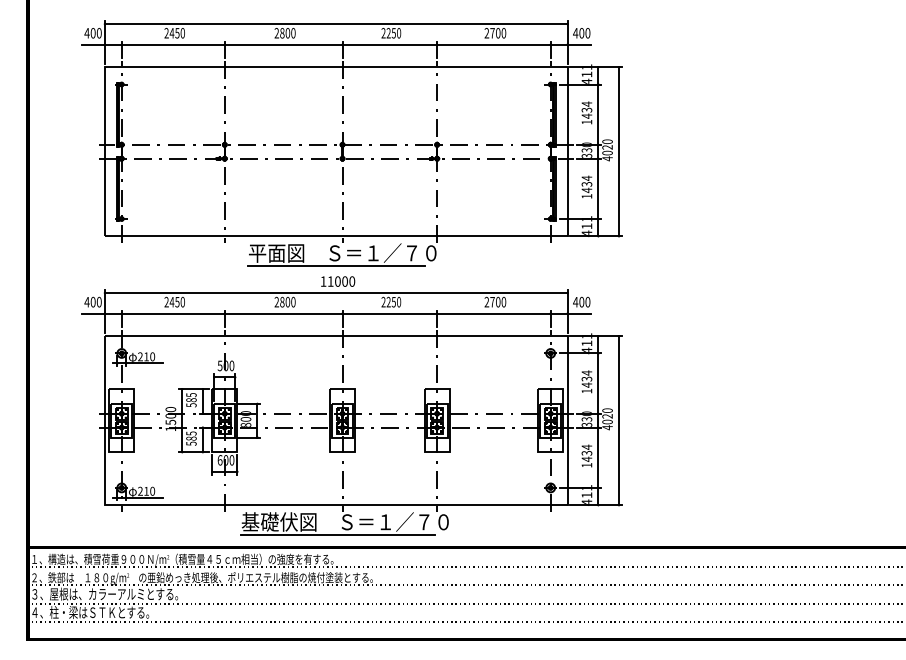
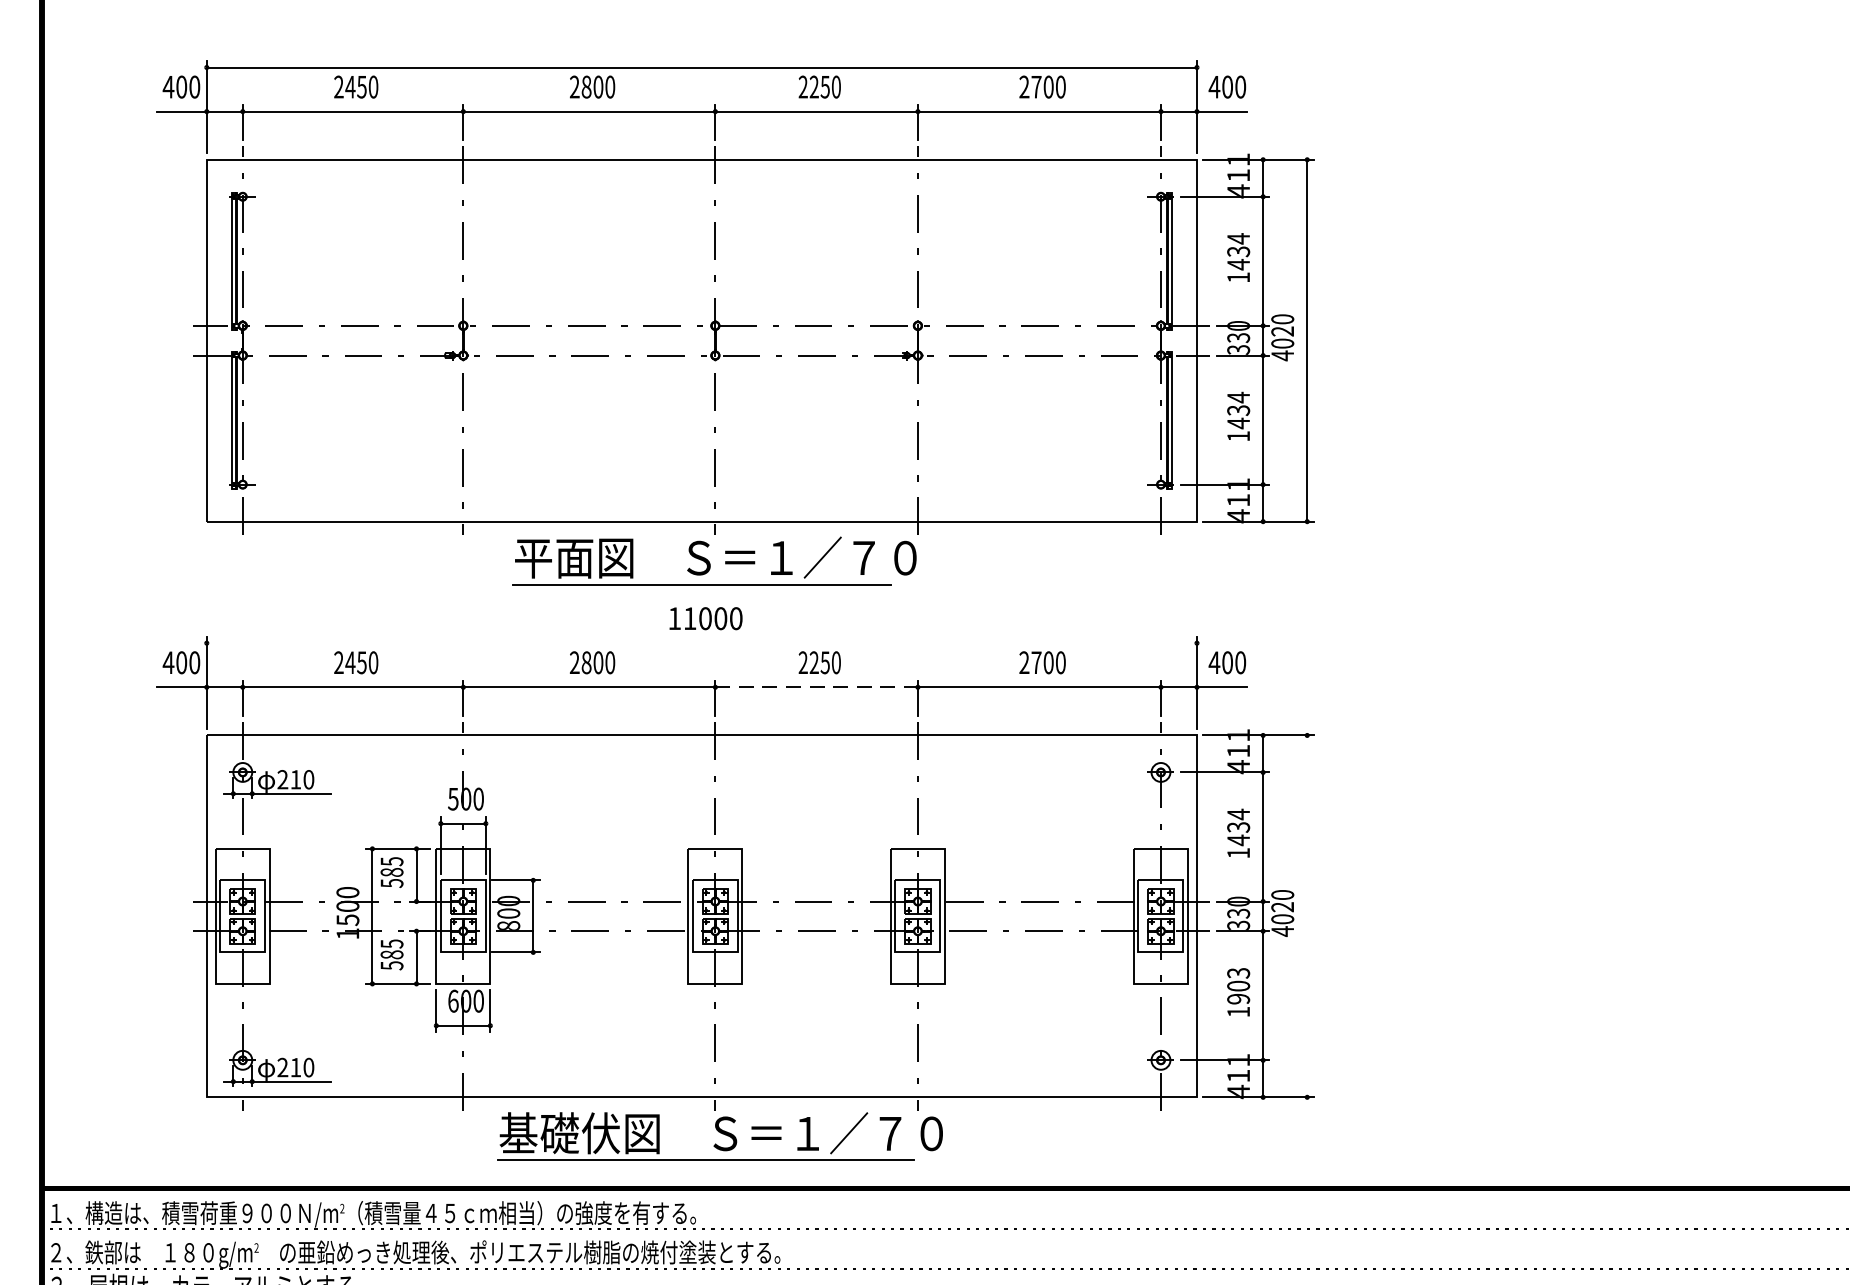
line: (335, 293) -> (700, 644), removed
line: (390, 313) -> (818, 686), solid -> dashed
line: (619, 420) -> (1308, 915), removed
text: (586, 452) -> (1237, 984), 1434 -> 1903

